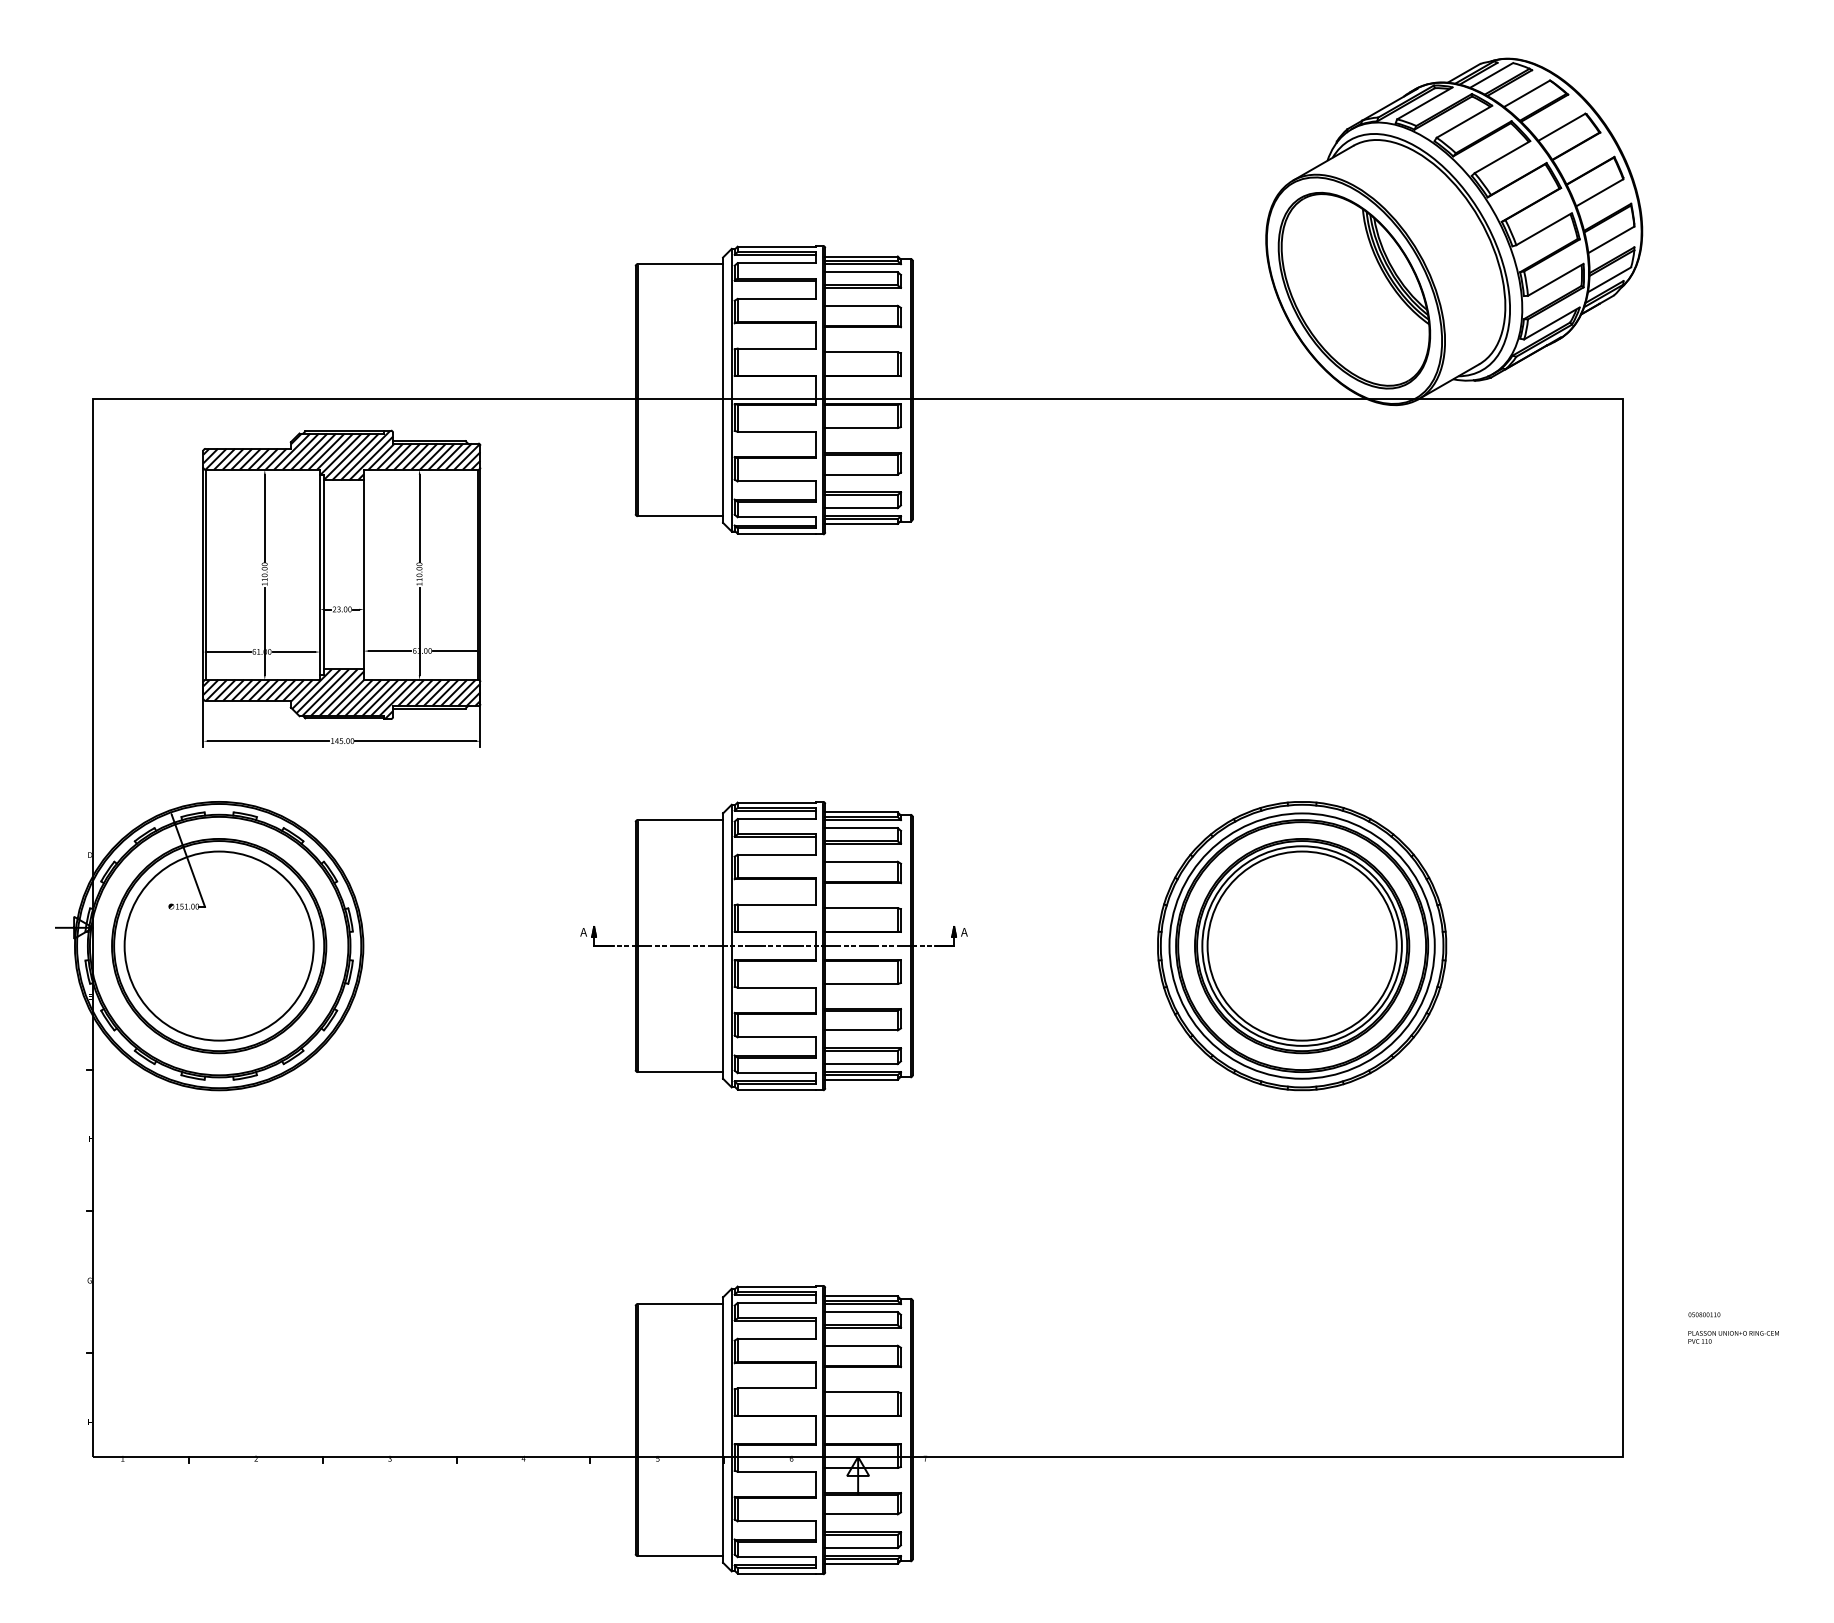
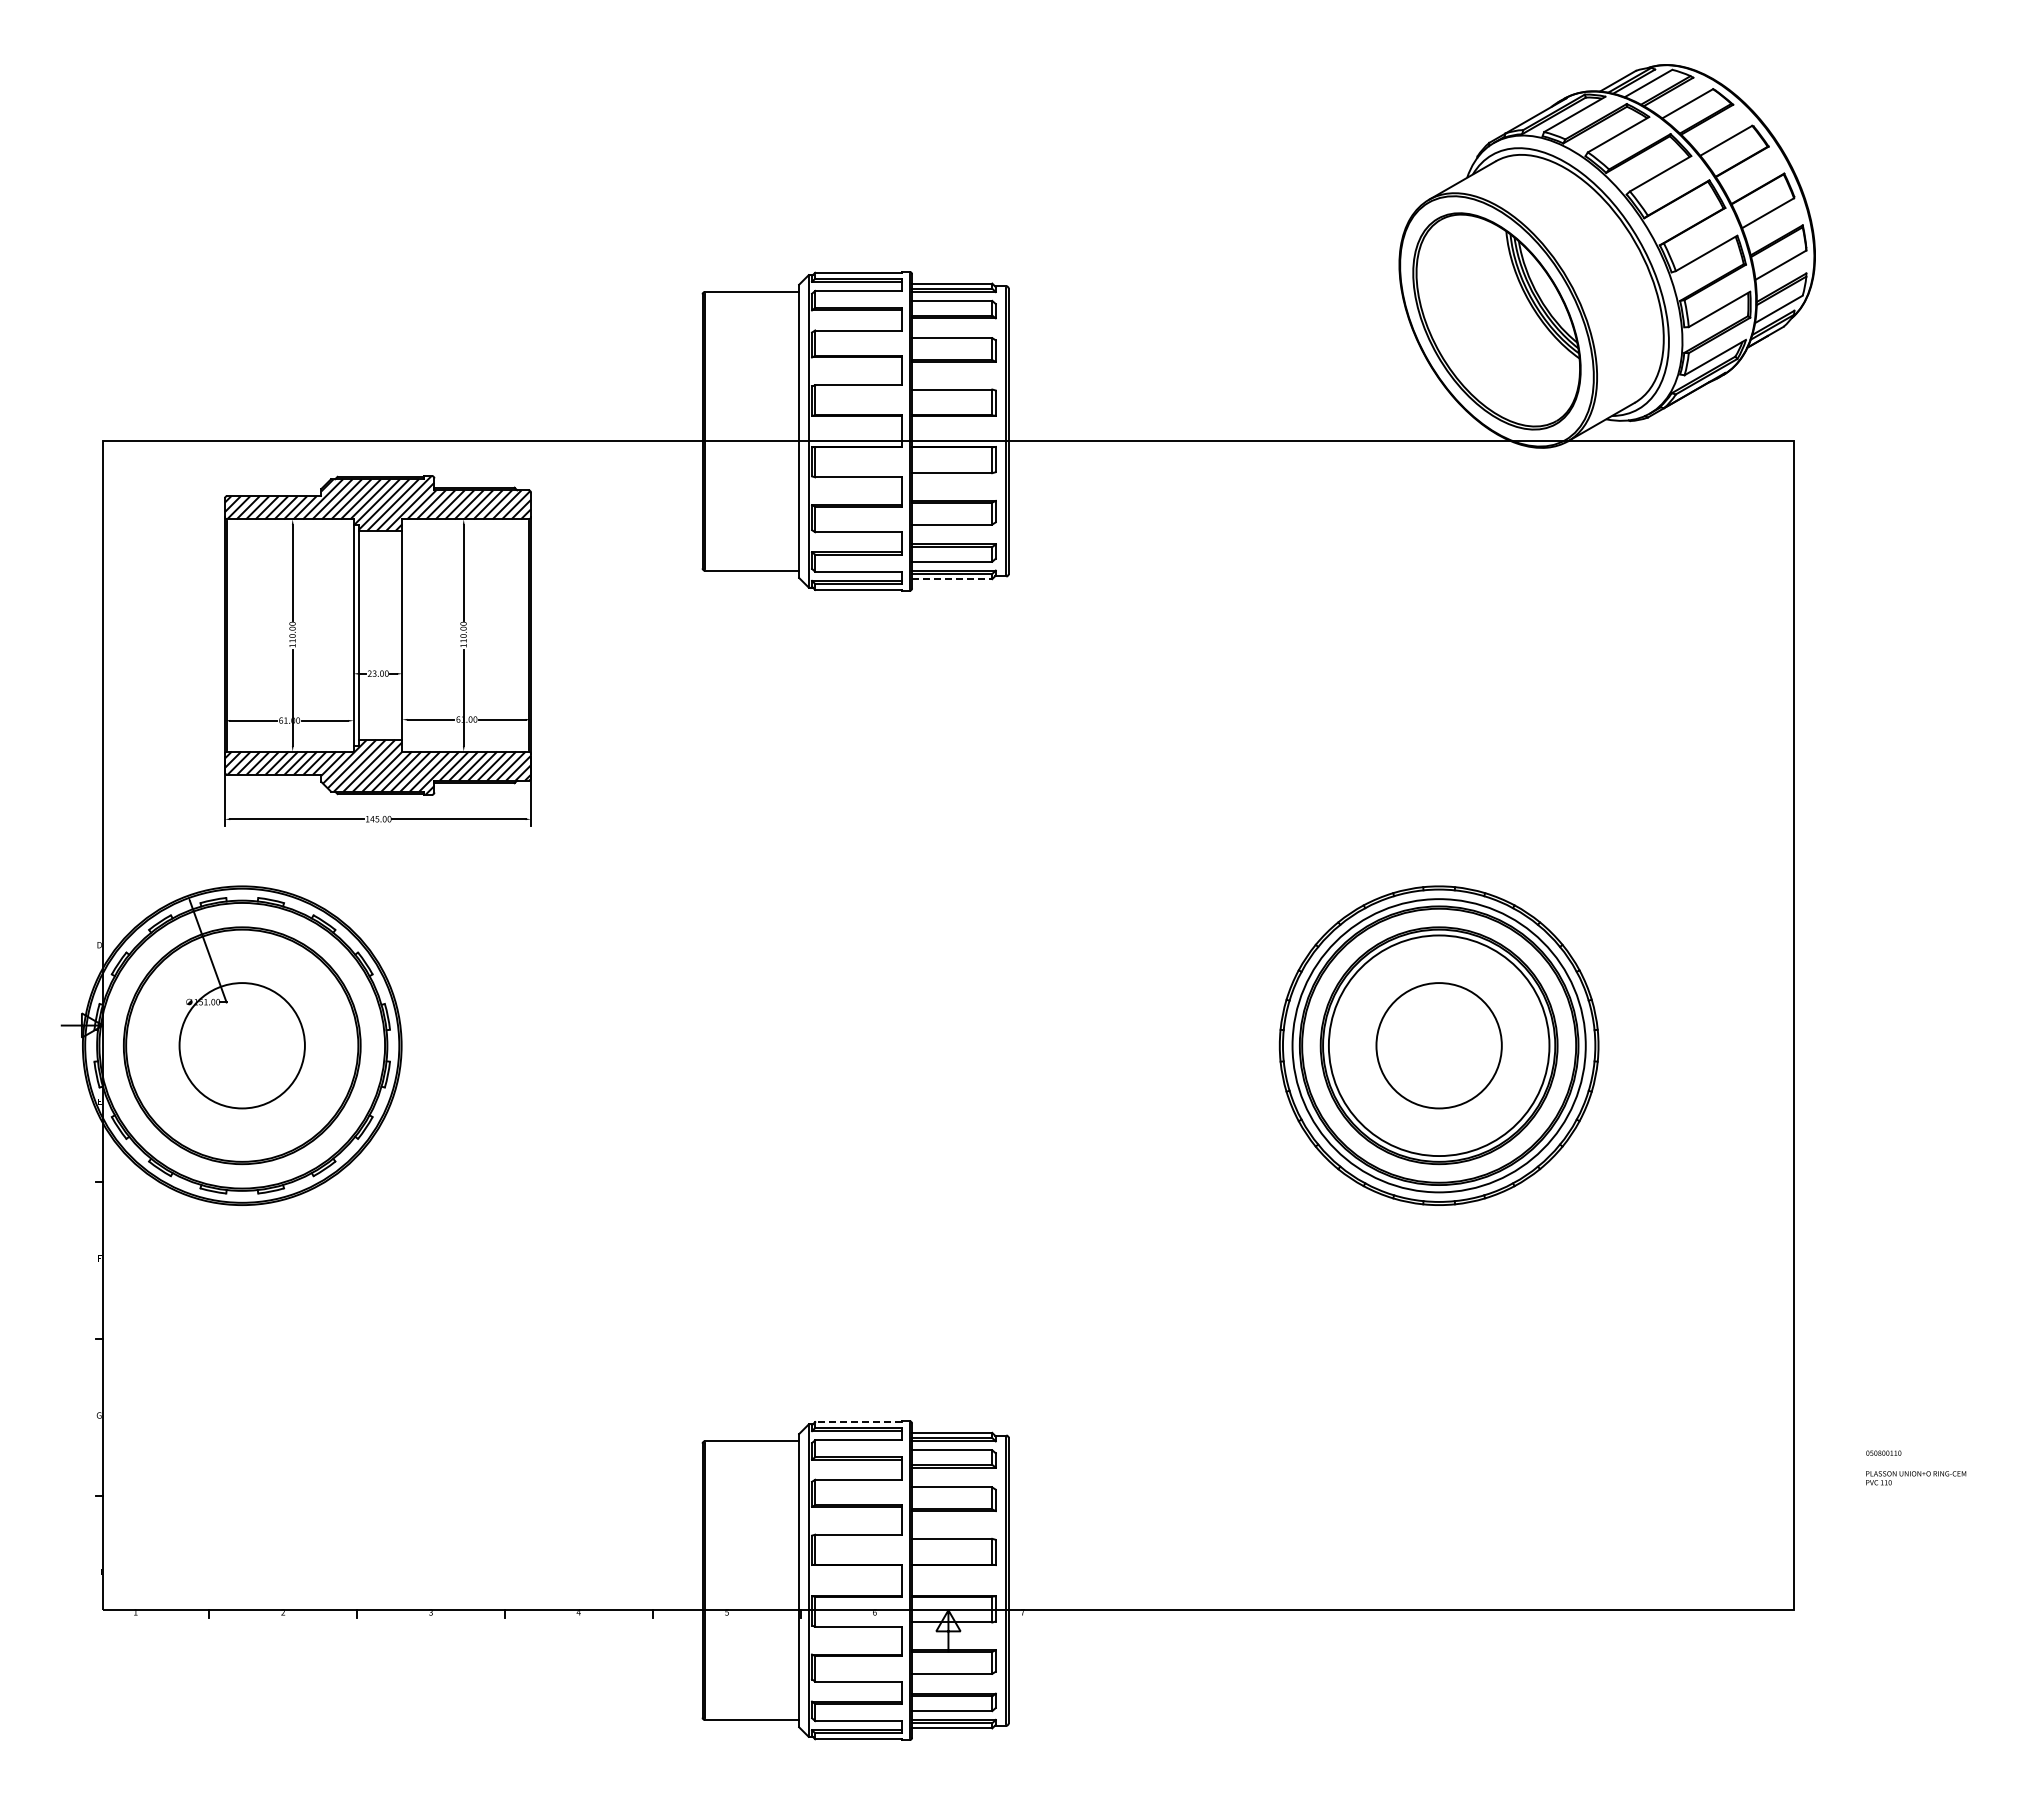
line: (861, 524) -> (952, 579), solid -> dashed
circle: (218, 945) -> (241, 1045), size x0.6
part: (774, 945) -> (855, 1045), removed
circle: (1301, 945) -> (1438, 1045), size x0.6
line: (776, 1286) -> (858, 1422), solid -> dashed

